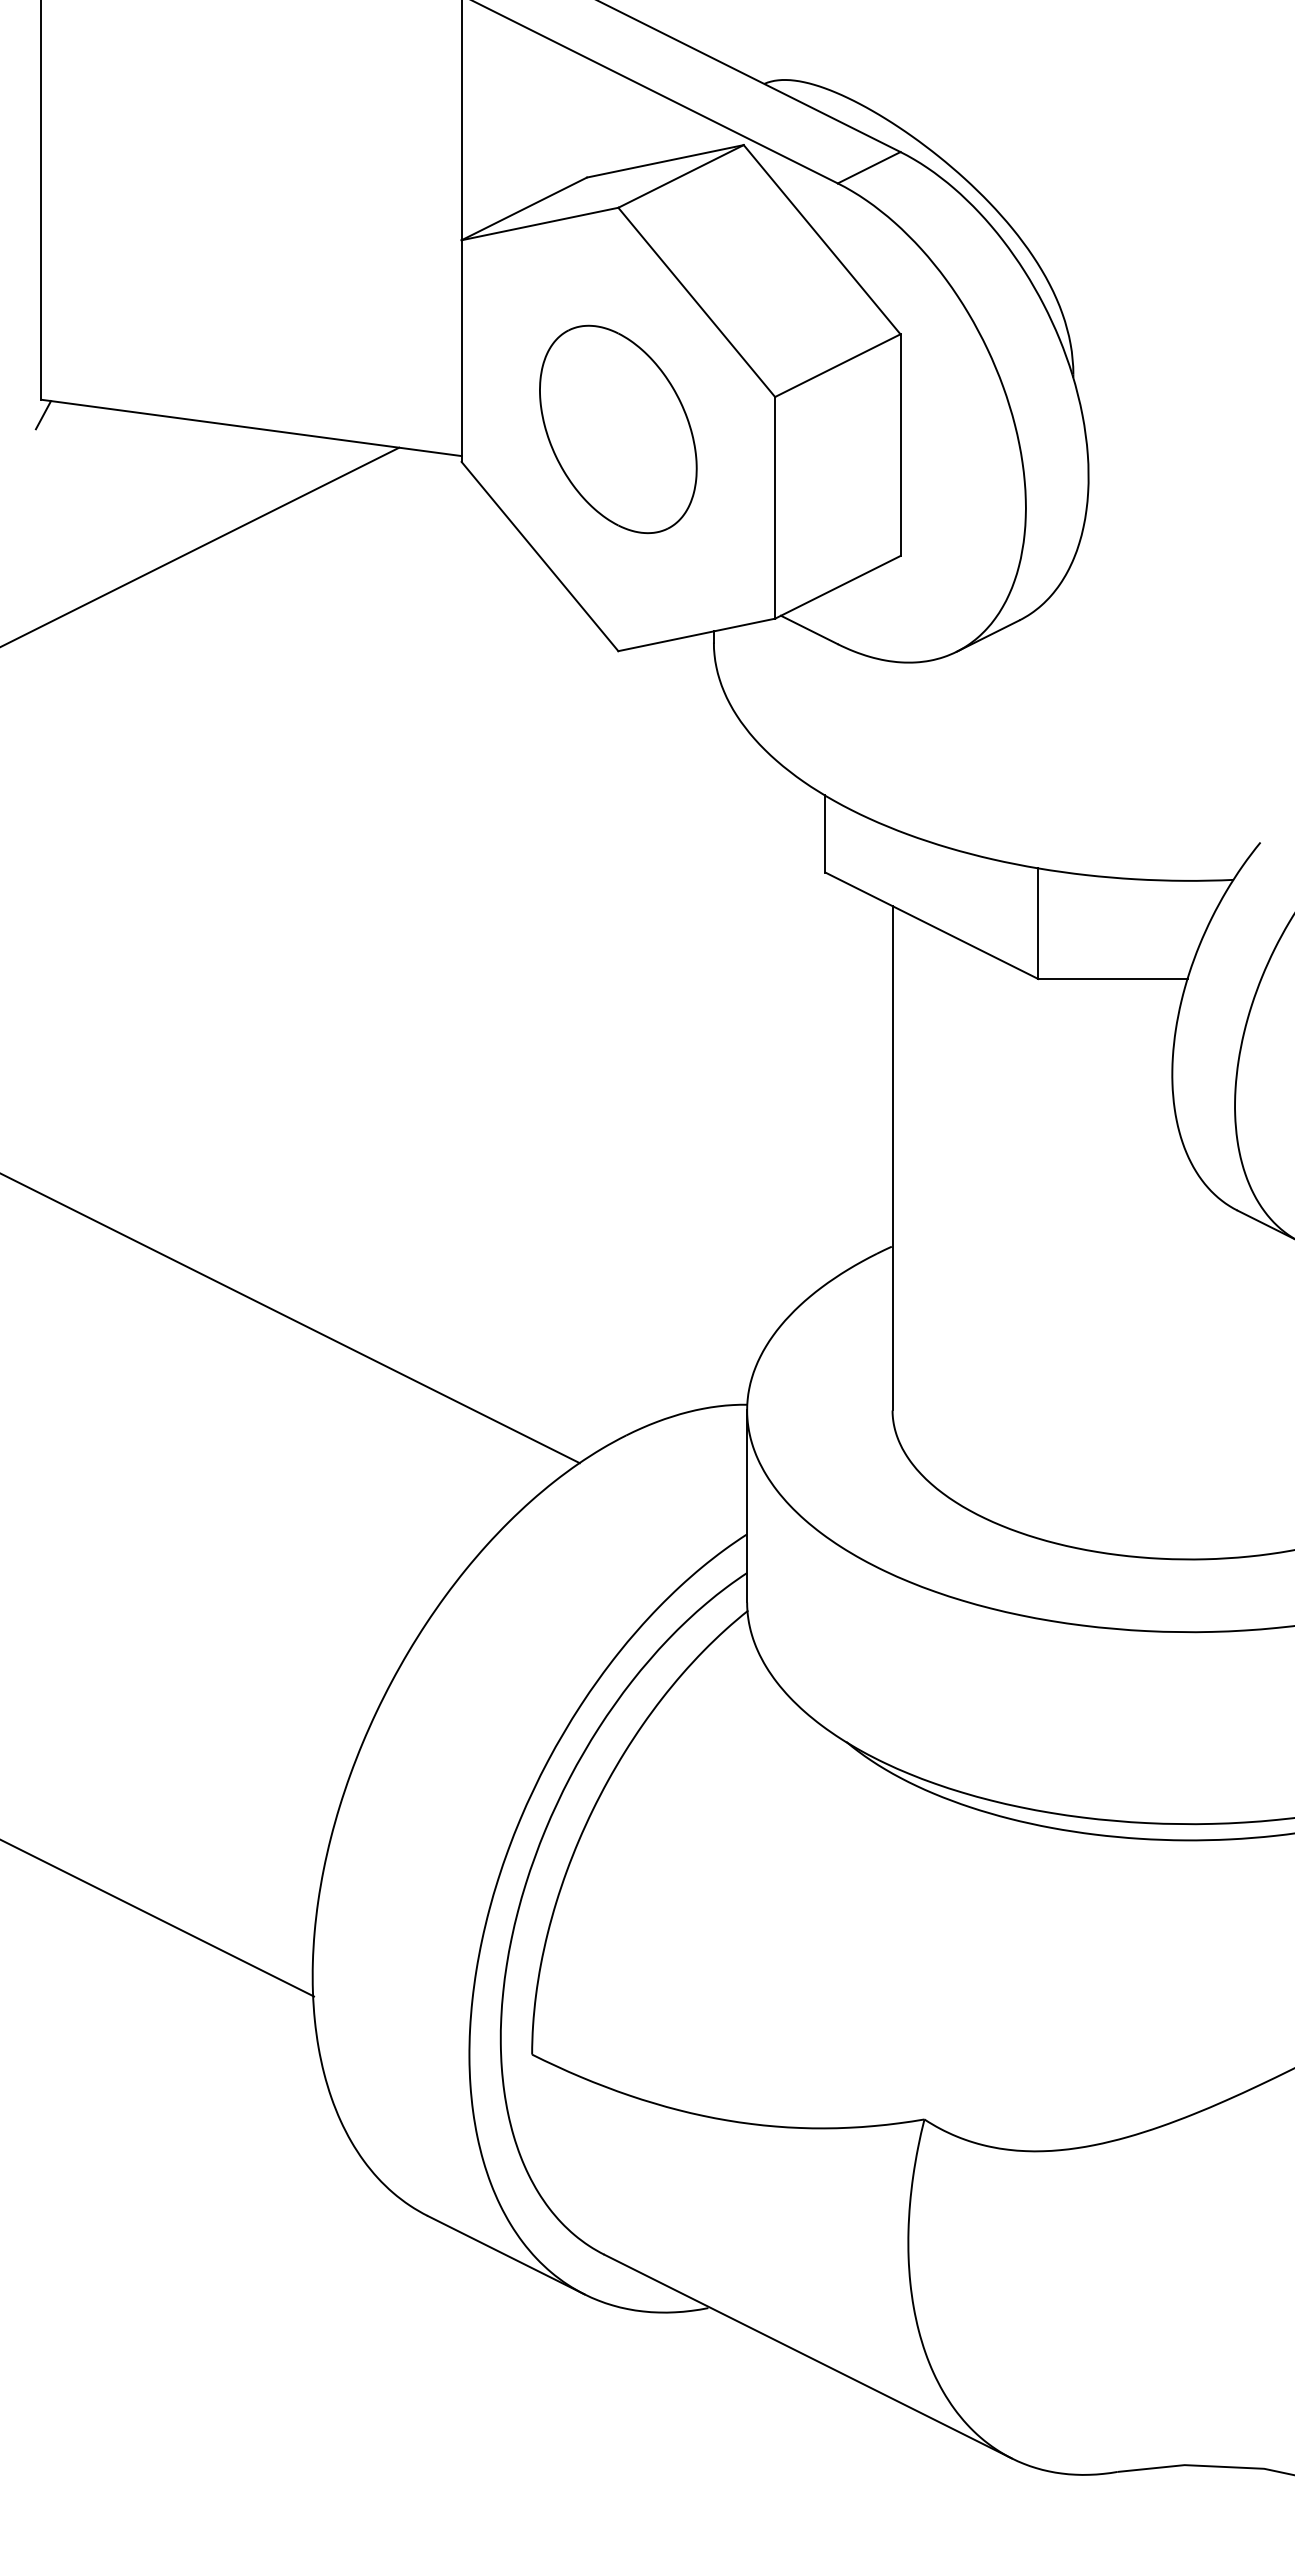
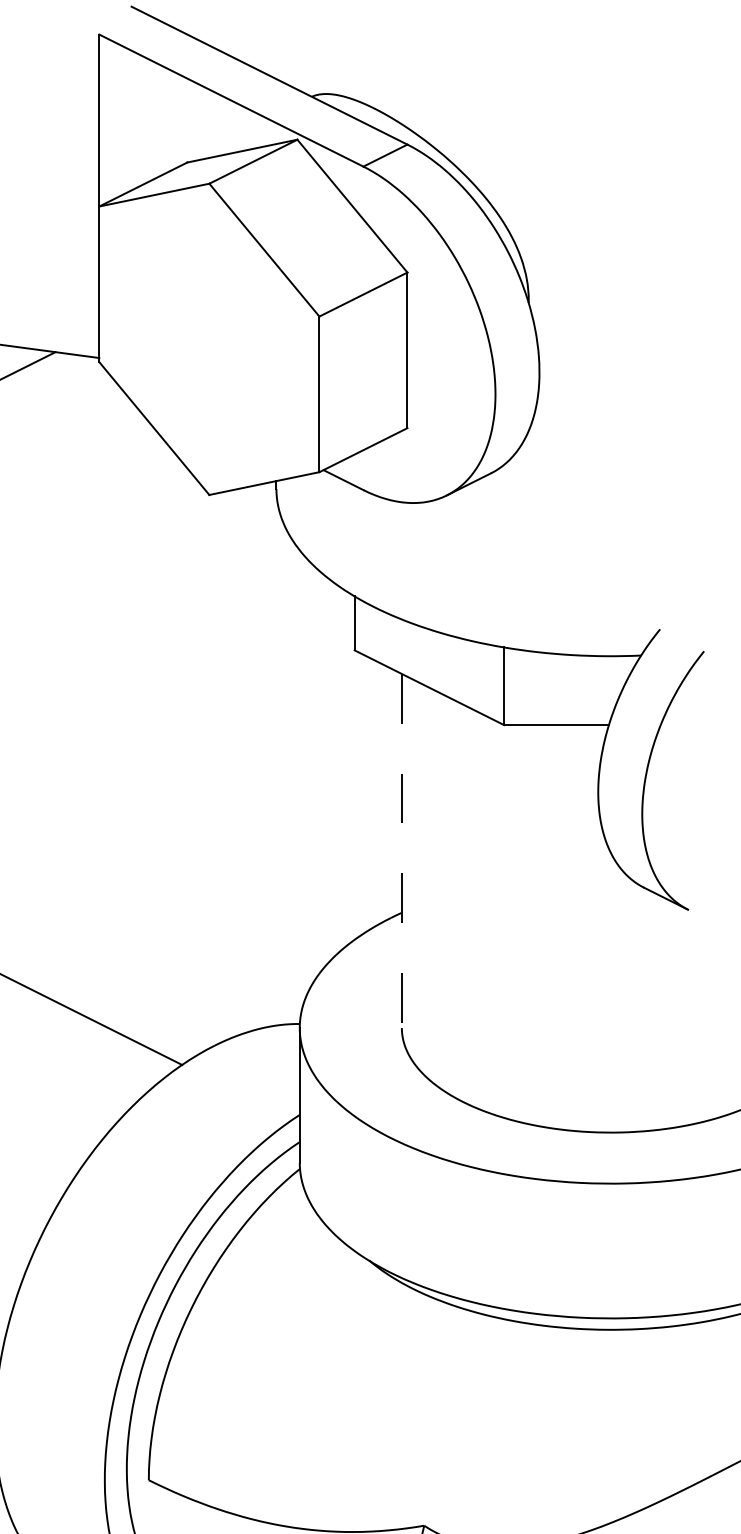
part: (618, 429) -> (209, 339), removed
line: (892, 1158) -> (401, 851), solid -> dashed

